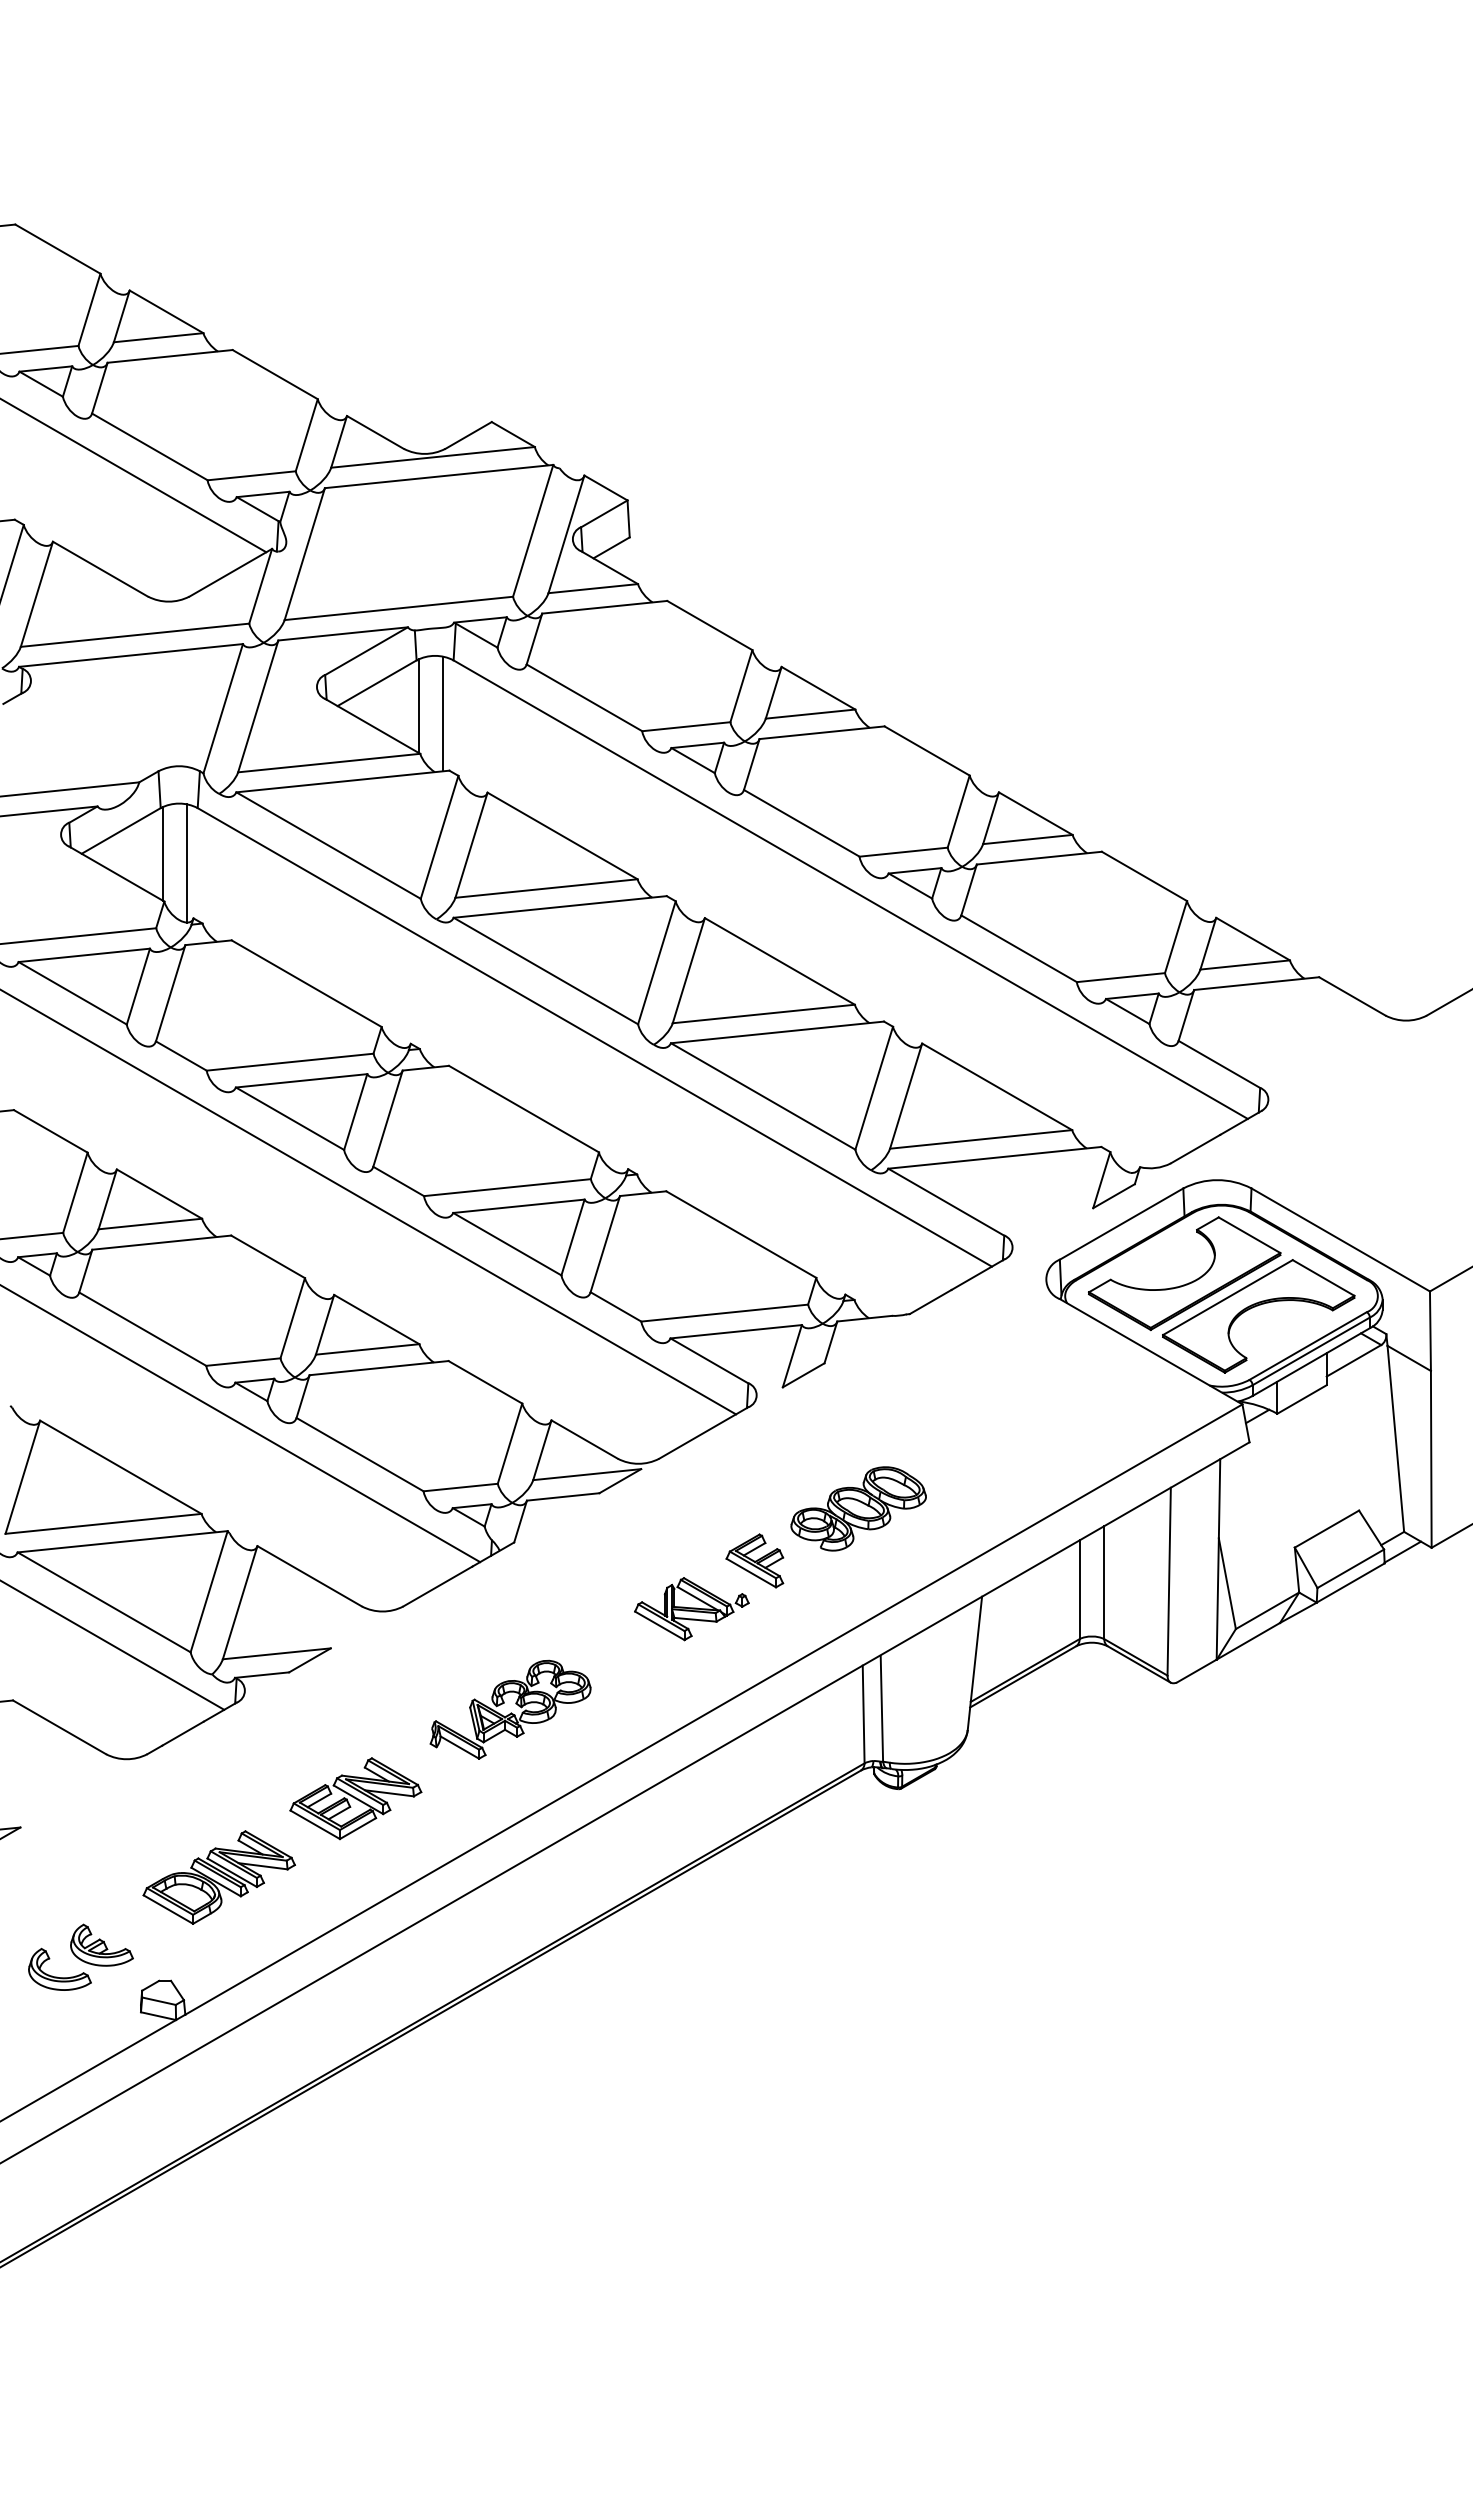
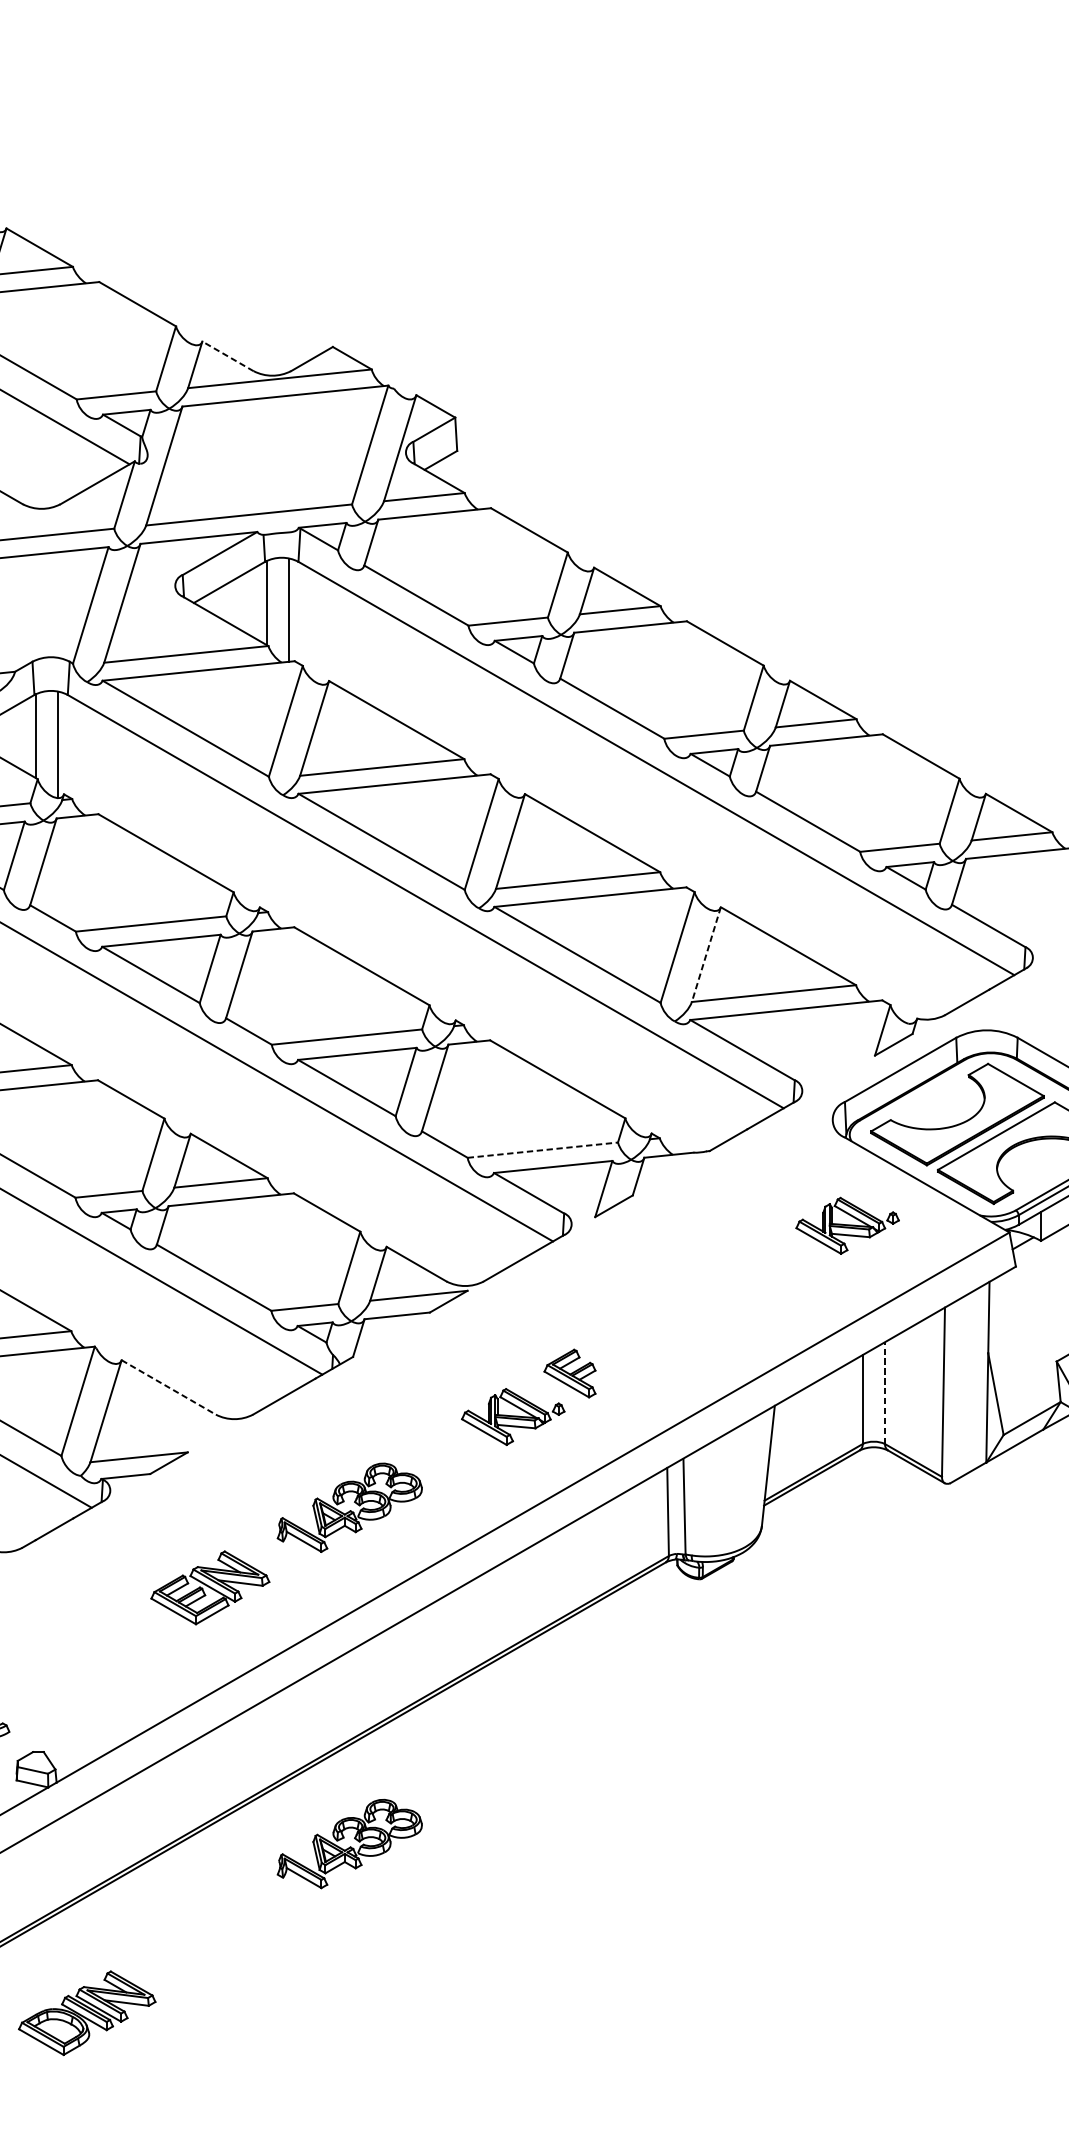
line: (375, 432) -> (228, 356), solid -> dashed
line: (906, 1096) -> (706, 954), solid -> dashed
line: (724, 1313) -> (542, 1150), solid -> dashed
part: (1062, 1397) -> (847, 1226), added
part: (858, 1508) -> (663, 1326), removed
line: (310, 1576) -> (169, 1387), solid -> dashed
line: (1104, 1582) -> (885, 1393), solid -> dashed
part: (218, 1877) -> (86, 2013), moved
part: (510, 2082) -> (349, 1843), added

